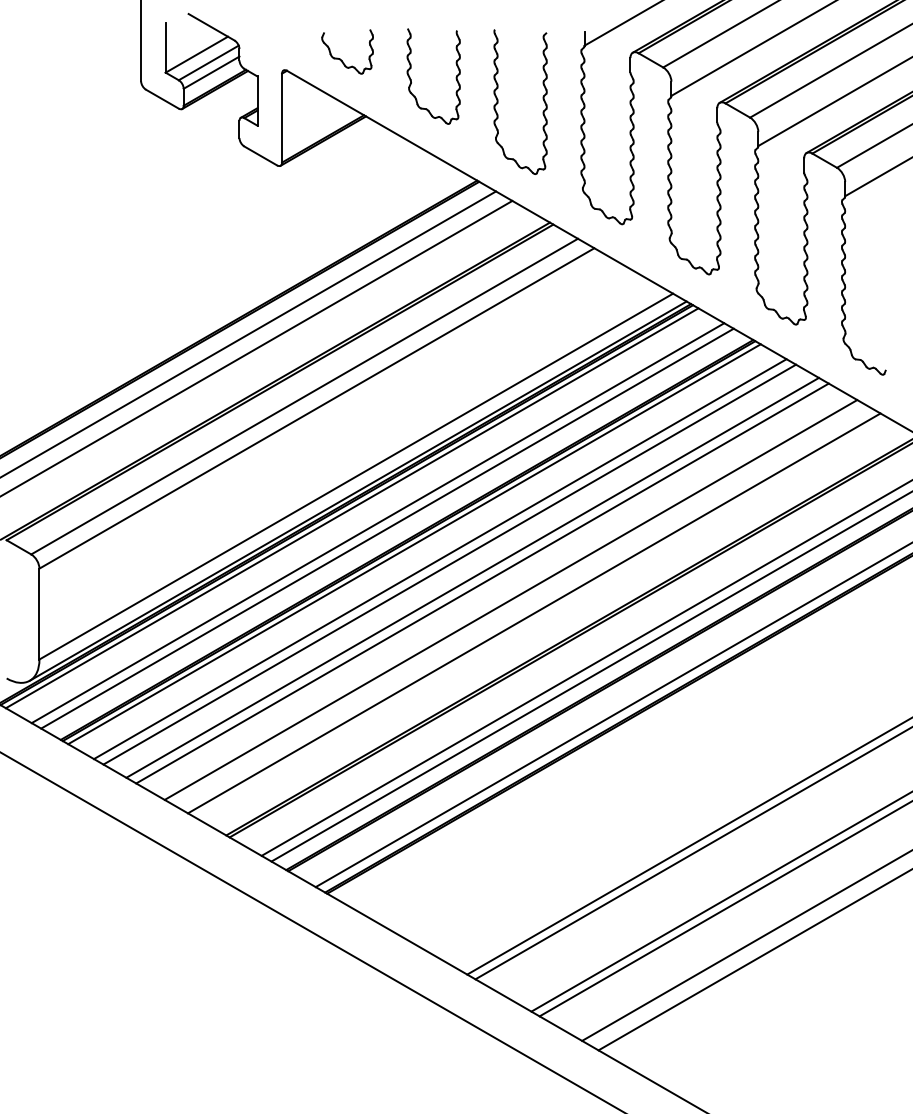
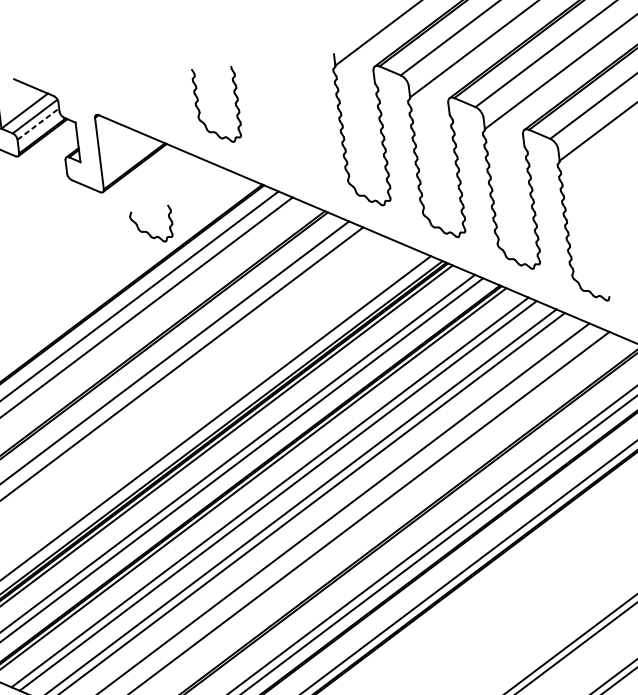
part: (340, 58) -> (146, 231), moved
line: (212, 72) -> (39, 123), solid -> dashed
part: (498, 101) -> (271, 118), removed

